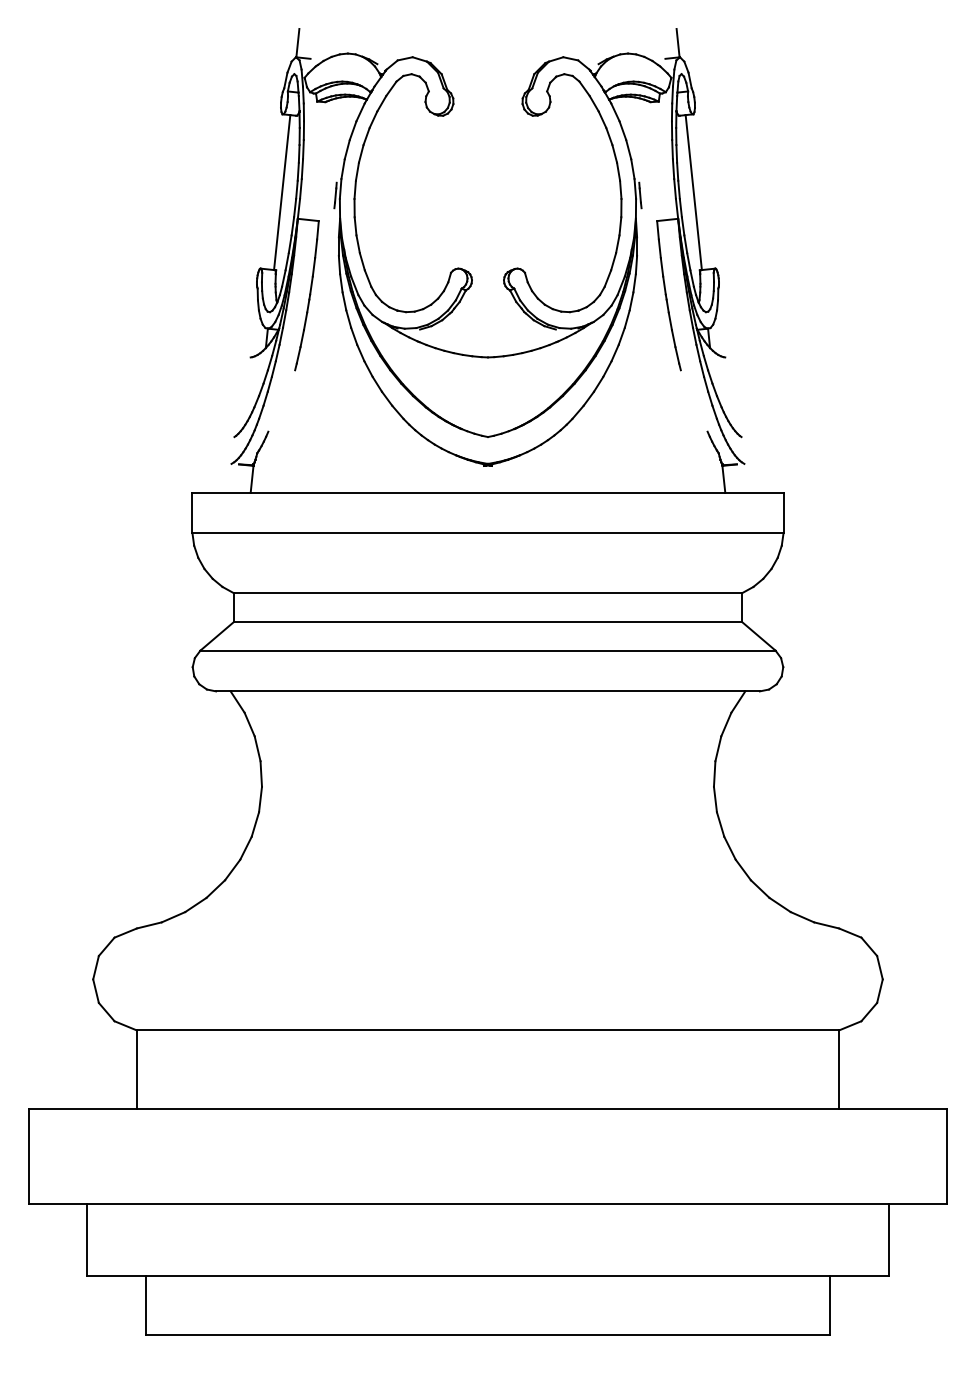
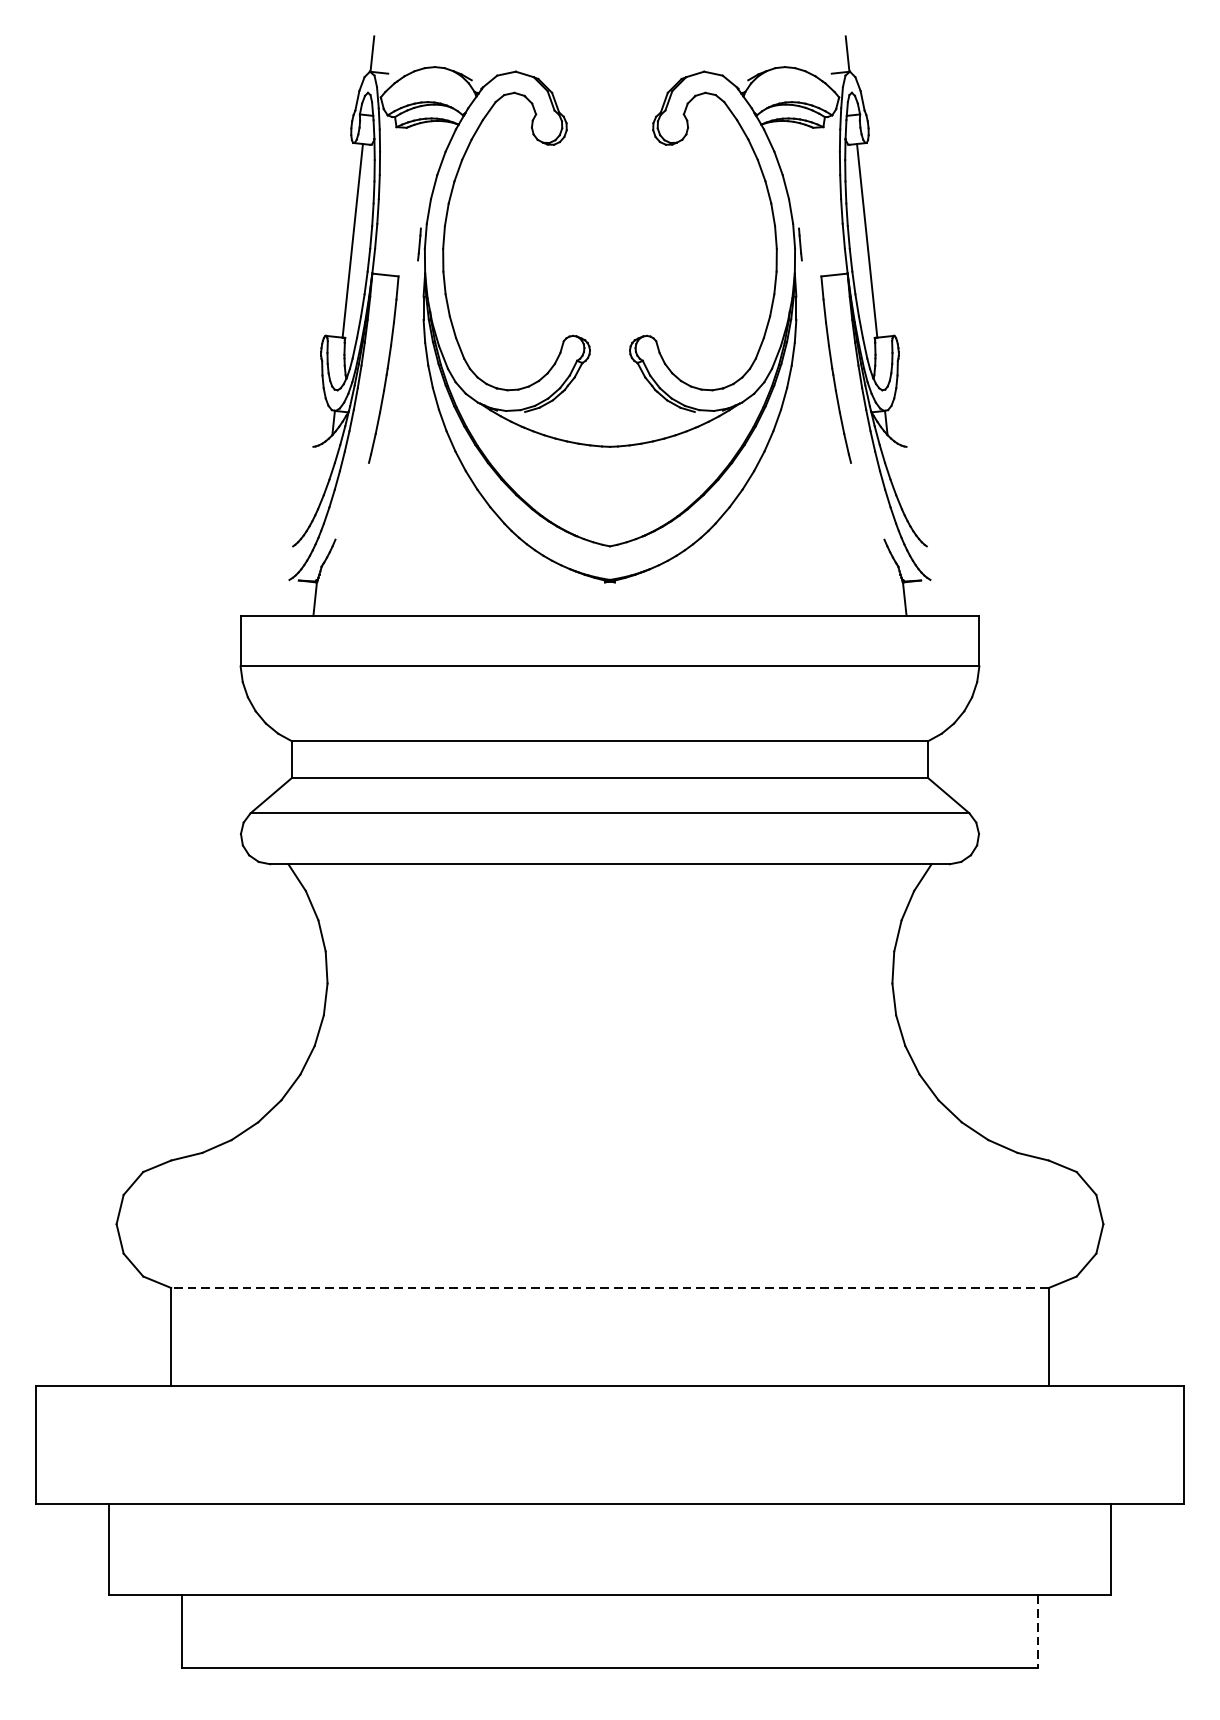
line: (487, 1030) -> (609, 1288), solid -> dashed
line: (830, 1306) -> (1038, 1633), solid -> dashed

